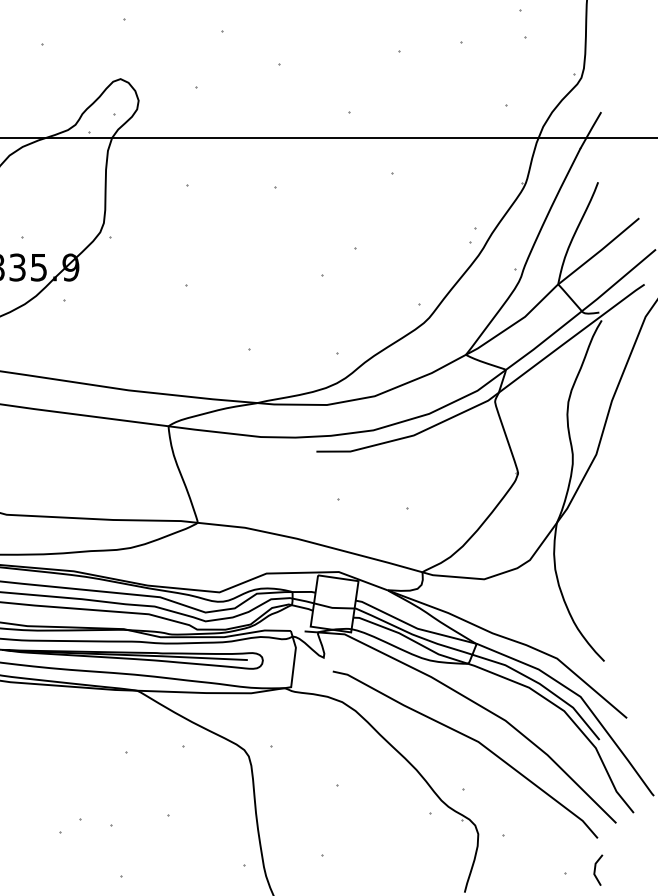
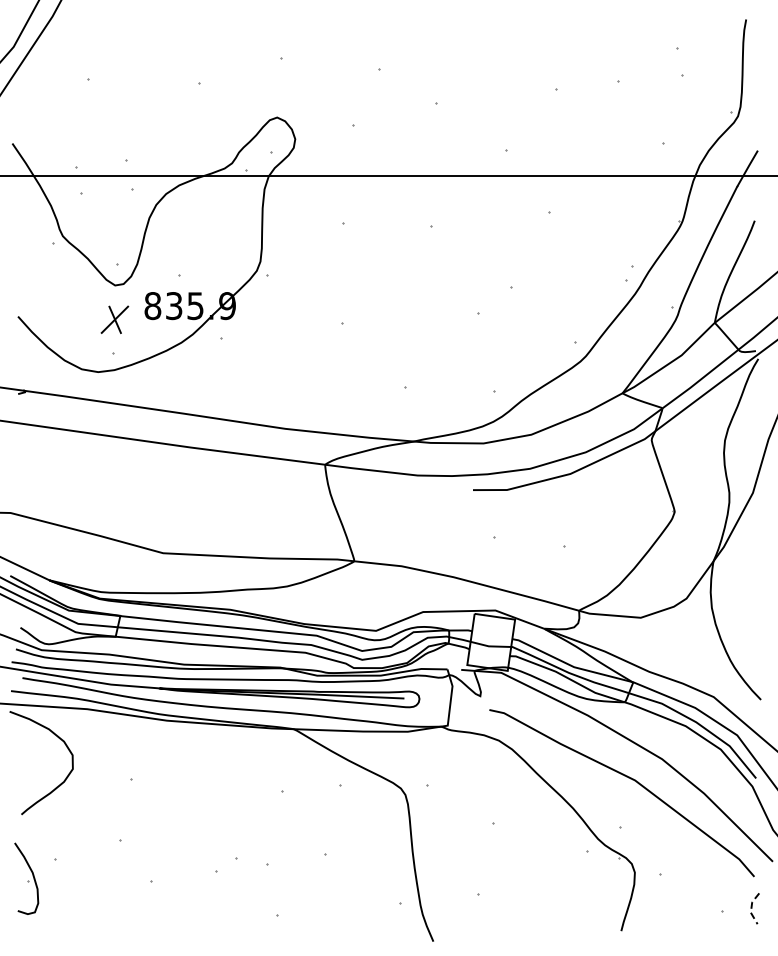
line: (594, 870) -> (751, 908), solid -> dashed

